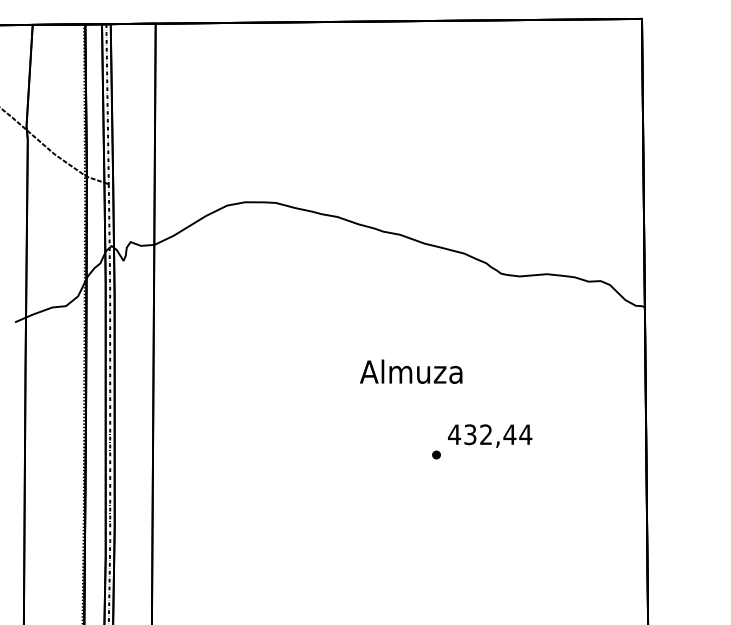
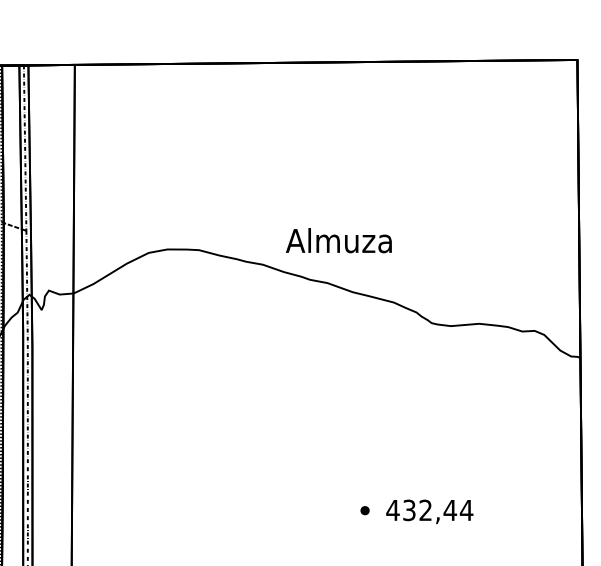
text: (411, 371) -> (339, 240), moved
text: (490, 435) -> (430, 511), moved

